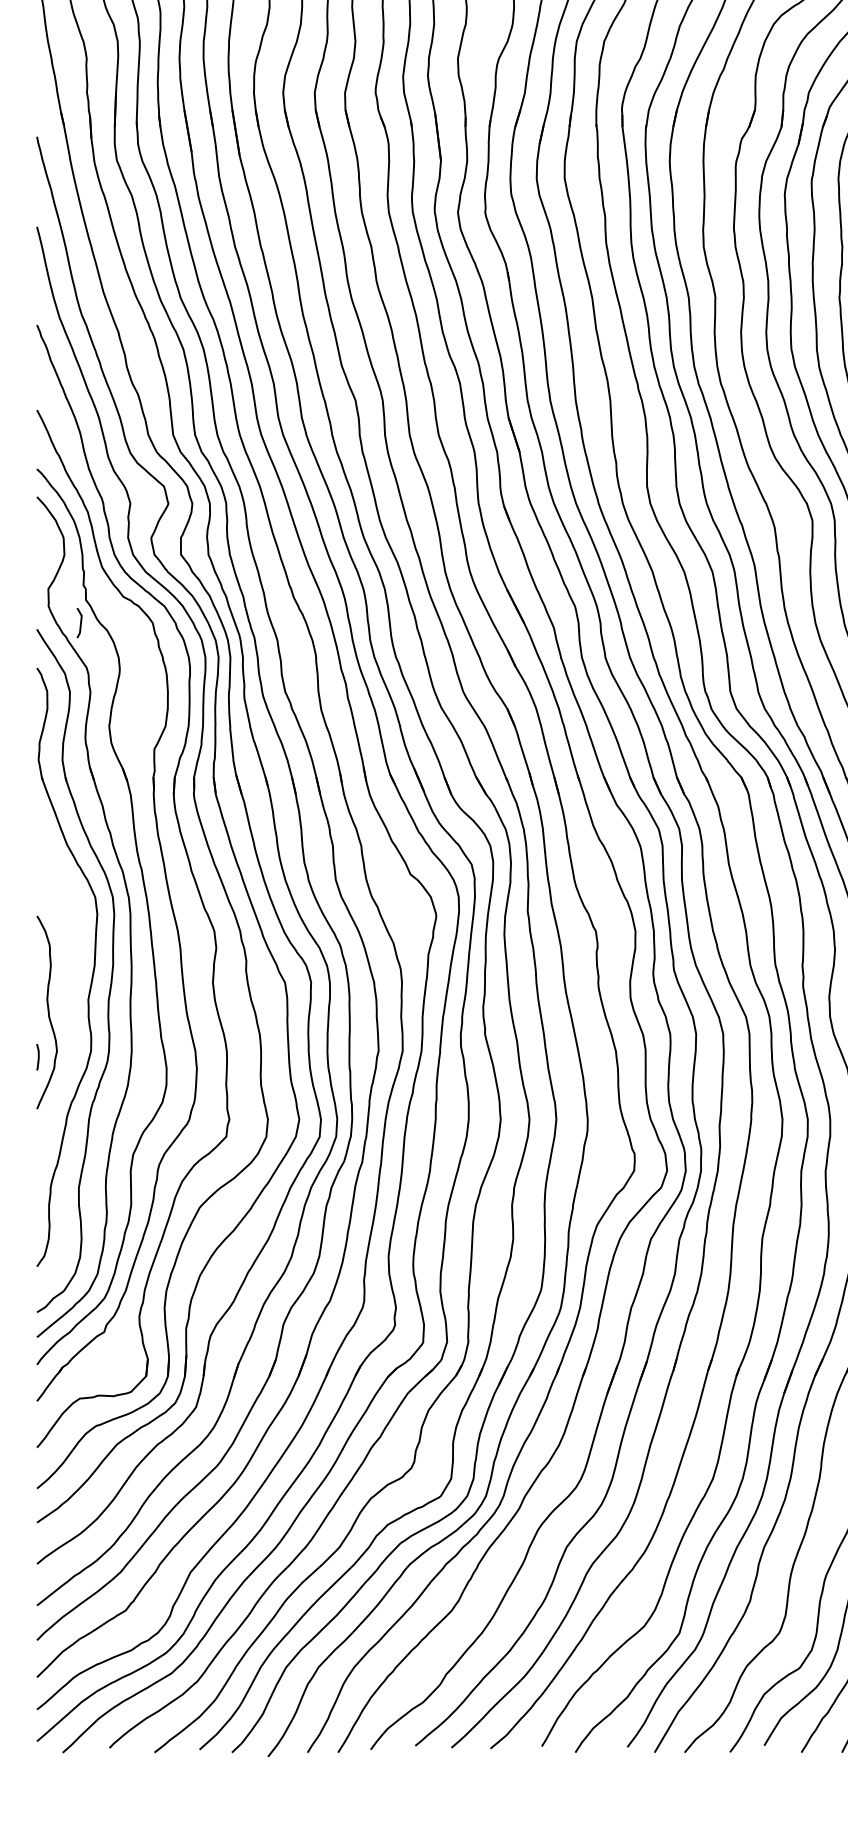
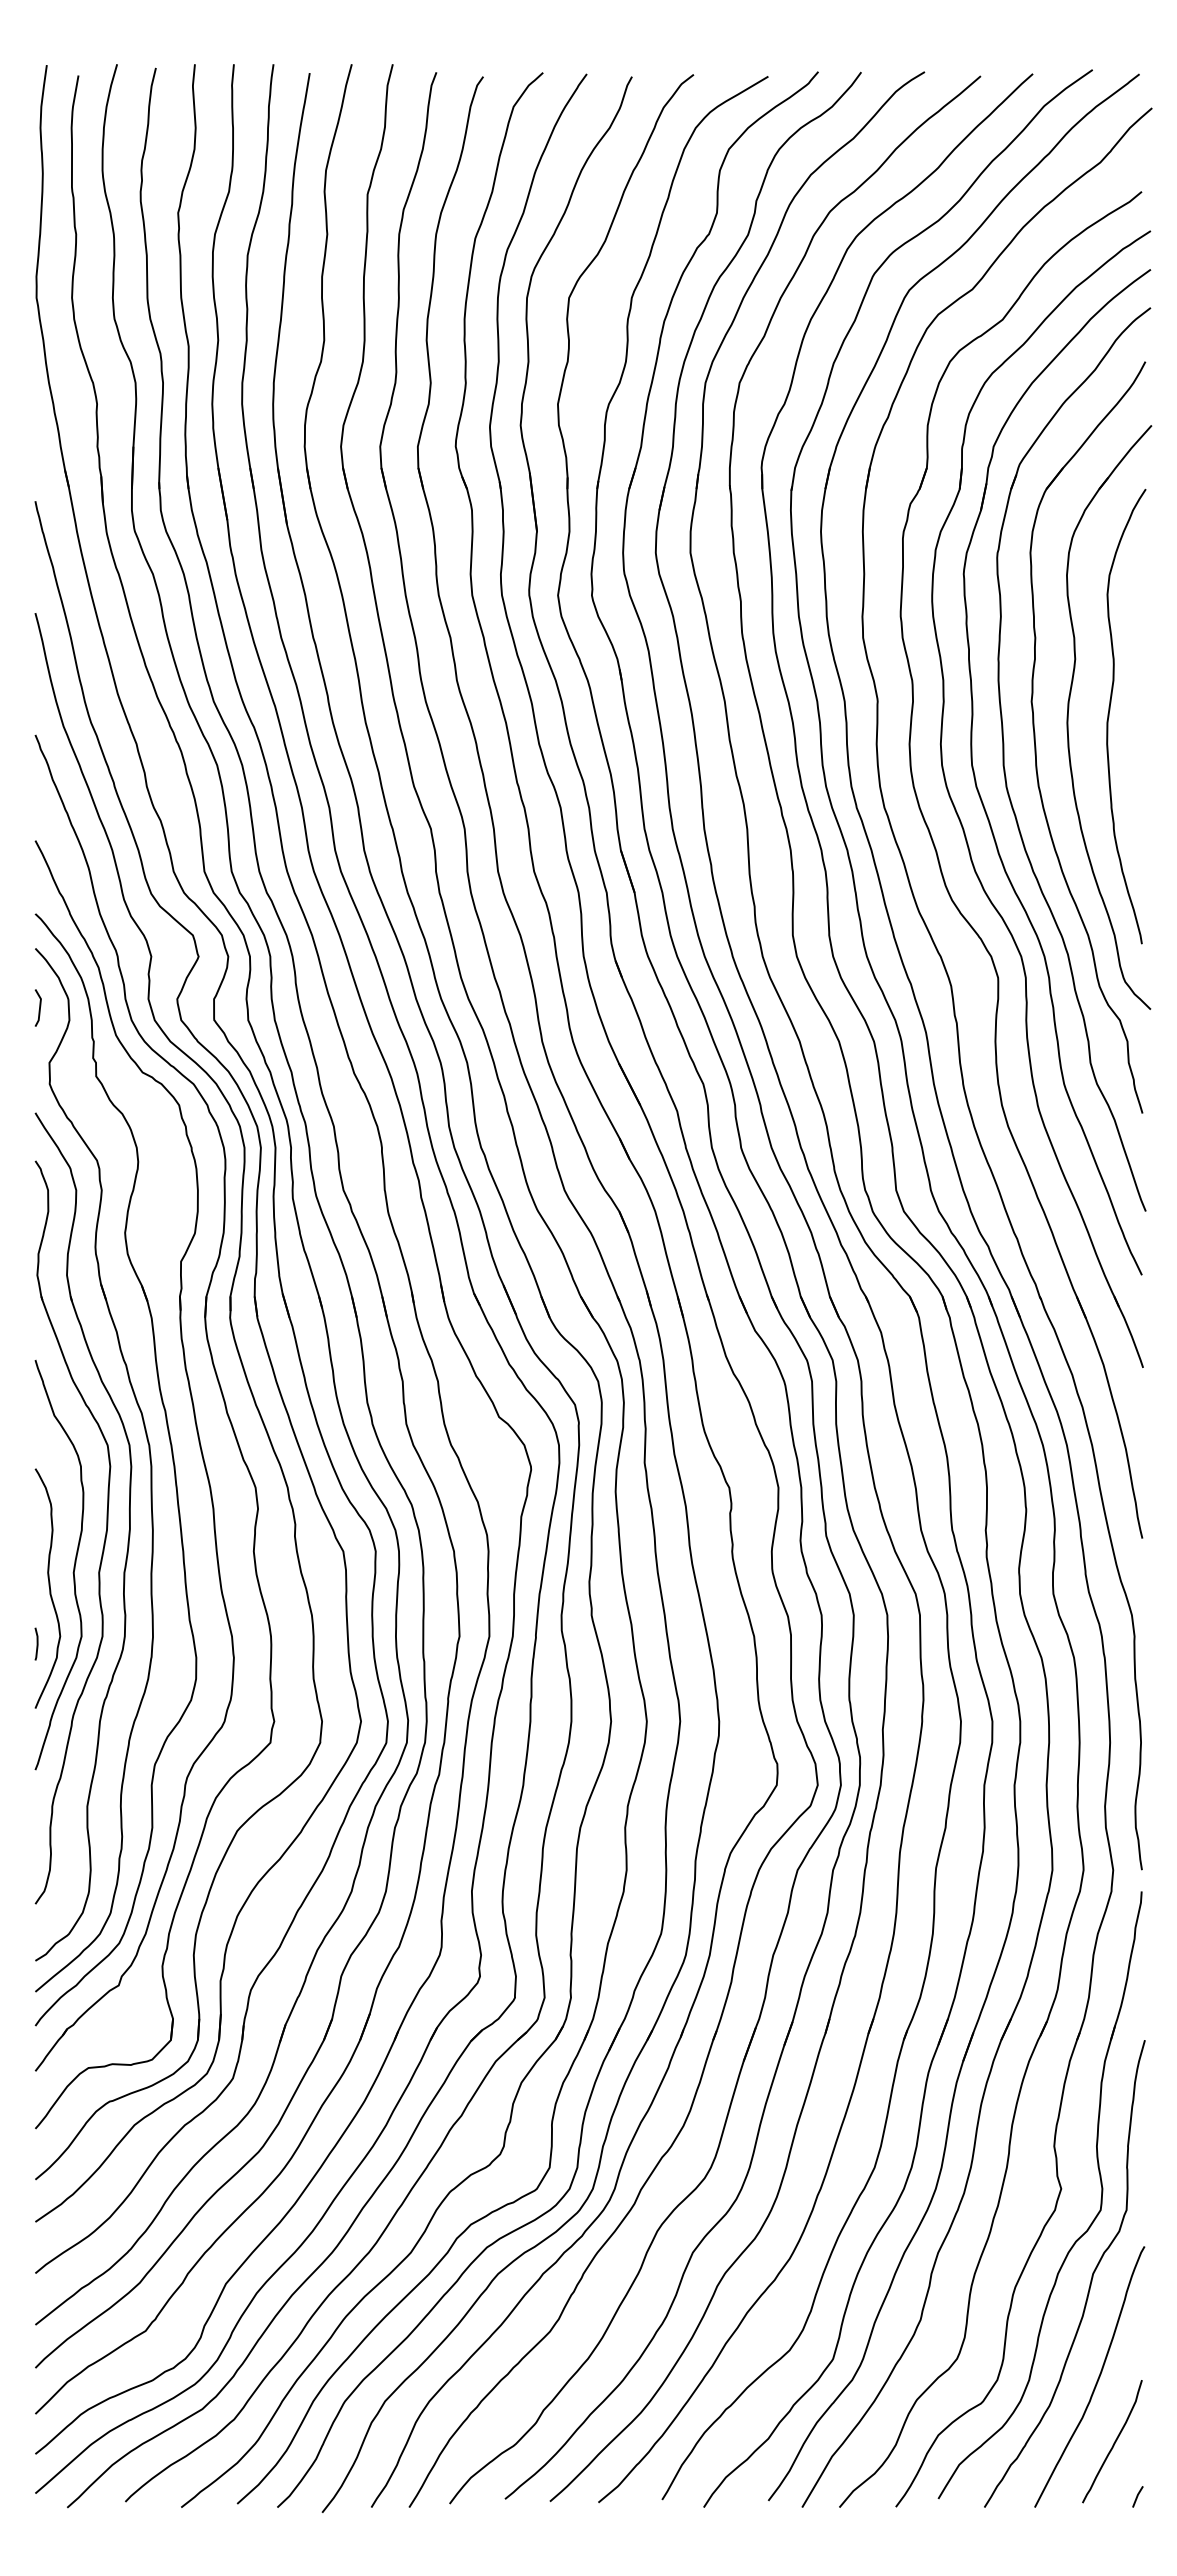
line: (80, 622) -> (39, 1007), moved
curve: (67, 994) -> (73, 1566), added

